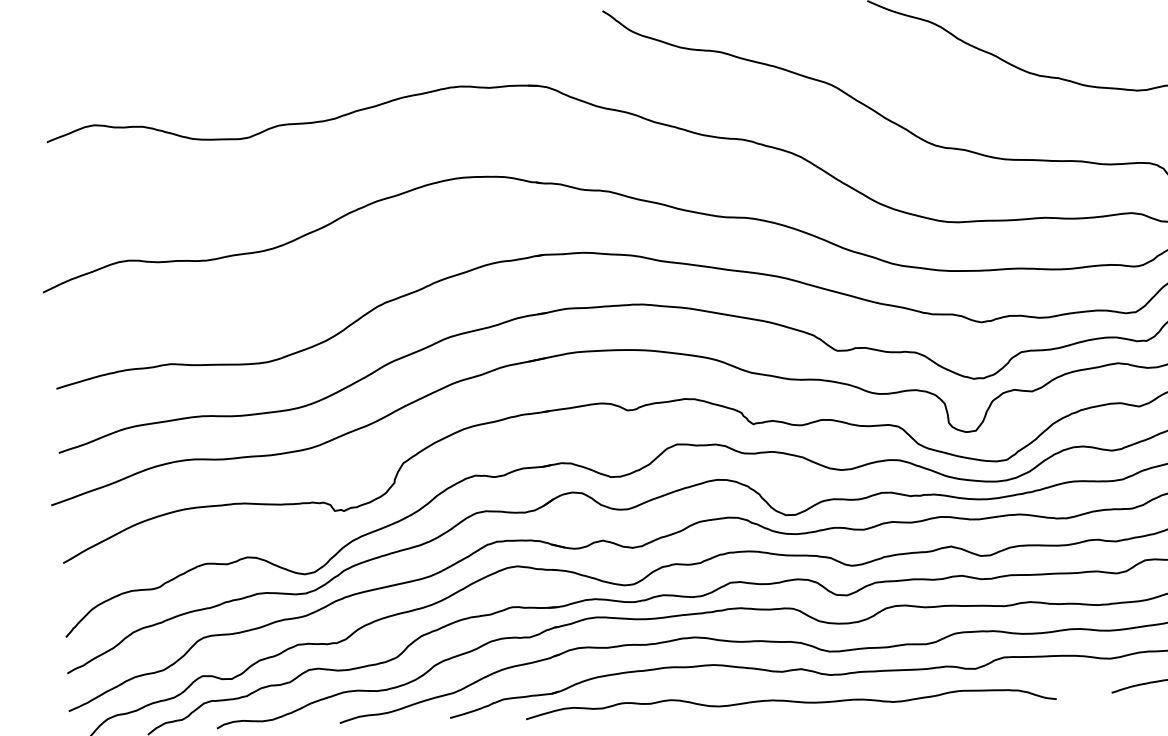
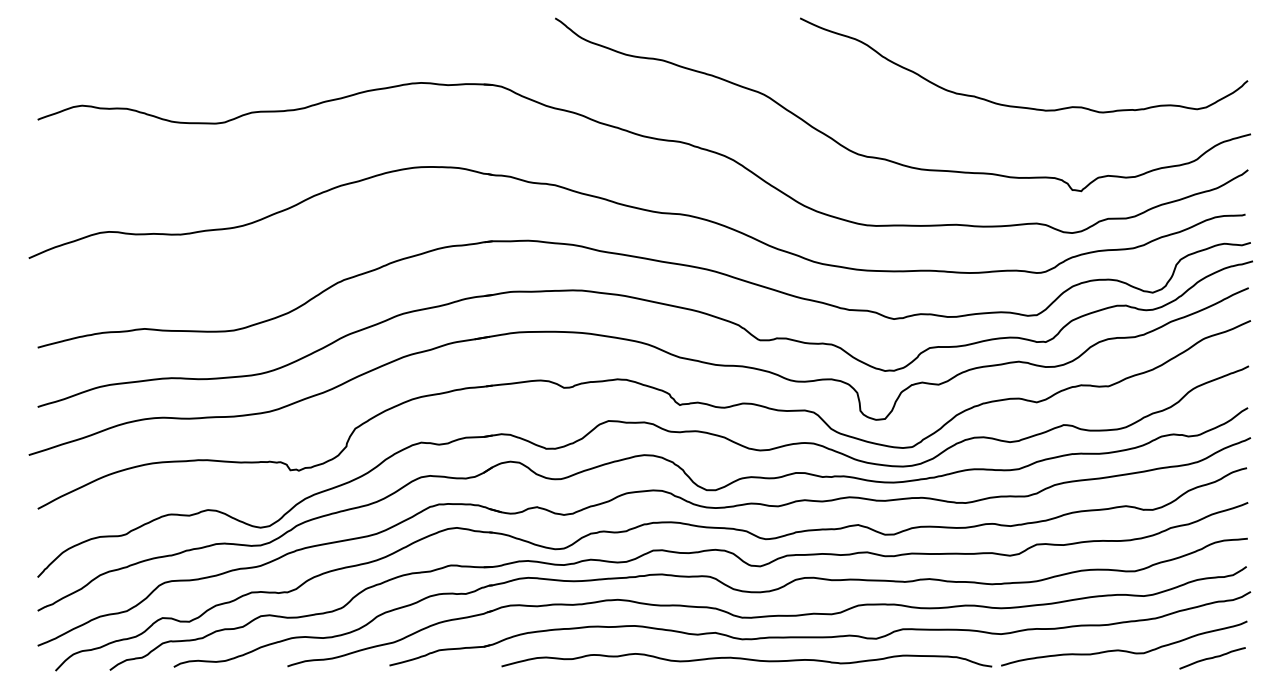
curve: (790, 702) -> (746, 660), moved

